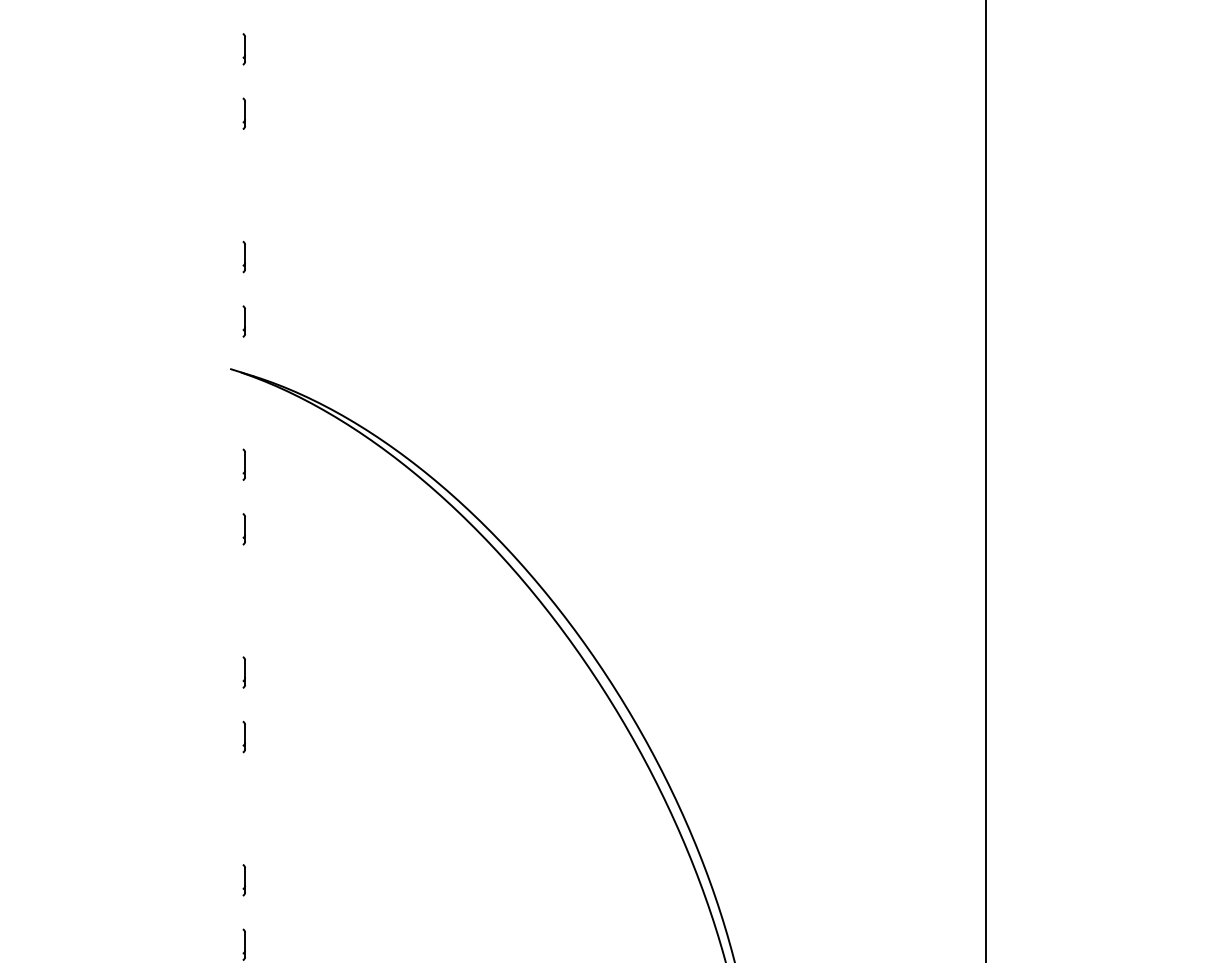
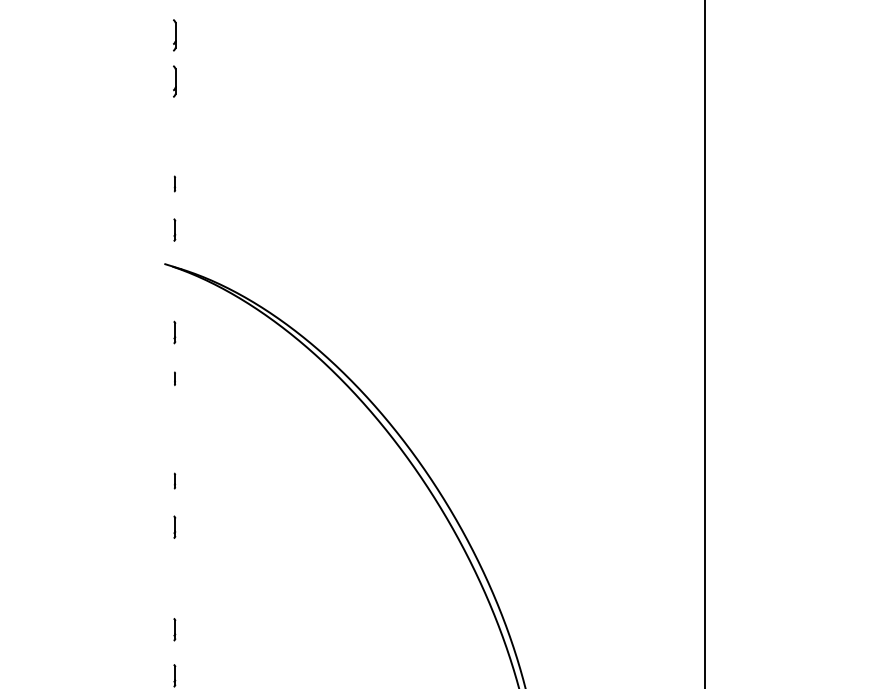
part: (243, 49) -> (174, 35), size x1.4
part: (243, 113) -> (174, 81), size x1.4
part: (243, 256) -> (174, 183), size x0.7
part: (243, 529) -> (174, 378), size x0.6
part: (243, 671) -> (174, 480), size x0.7

